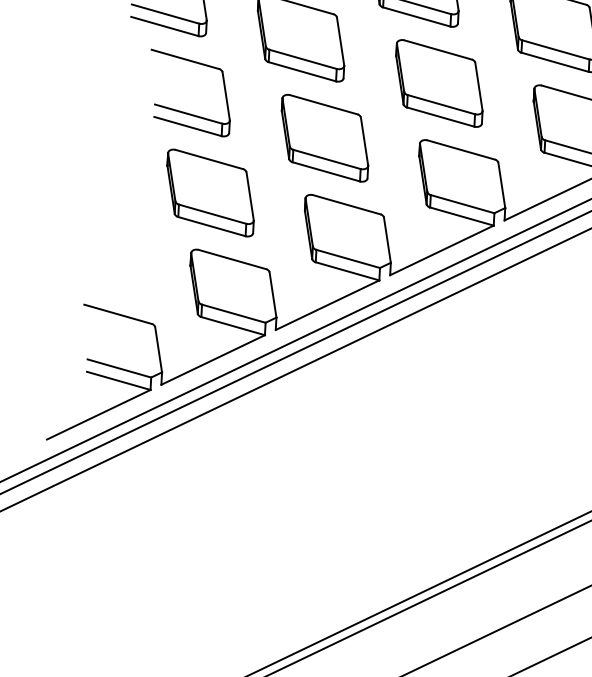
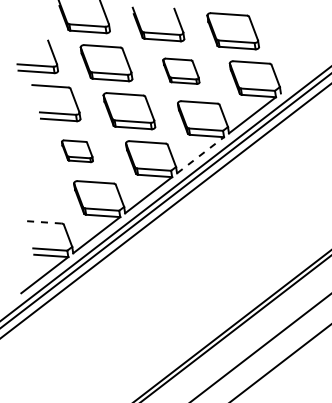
part: (439, 84) -> (181, 71), size x0.7
part: (210, 193) -> (77, 151), size x0.6
line: (441, 250) -> (200, 155), solid -> dashed
line: (117, 314) -> (43, 222), solid -> dashed

